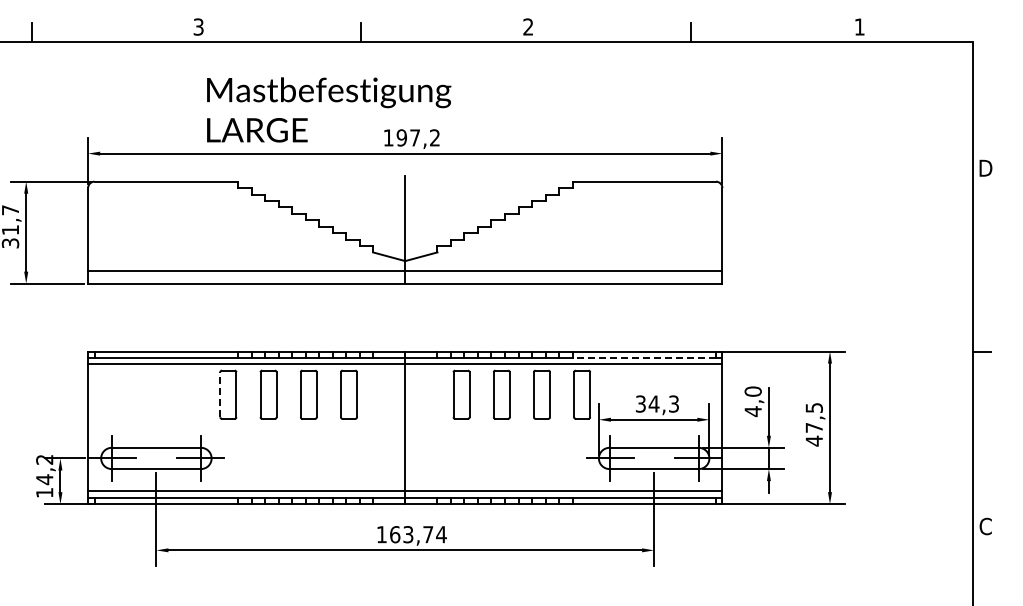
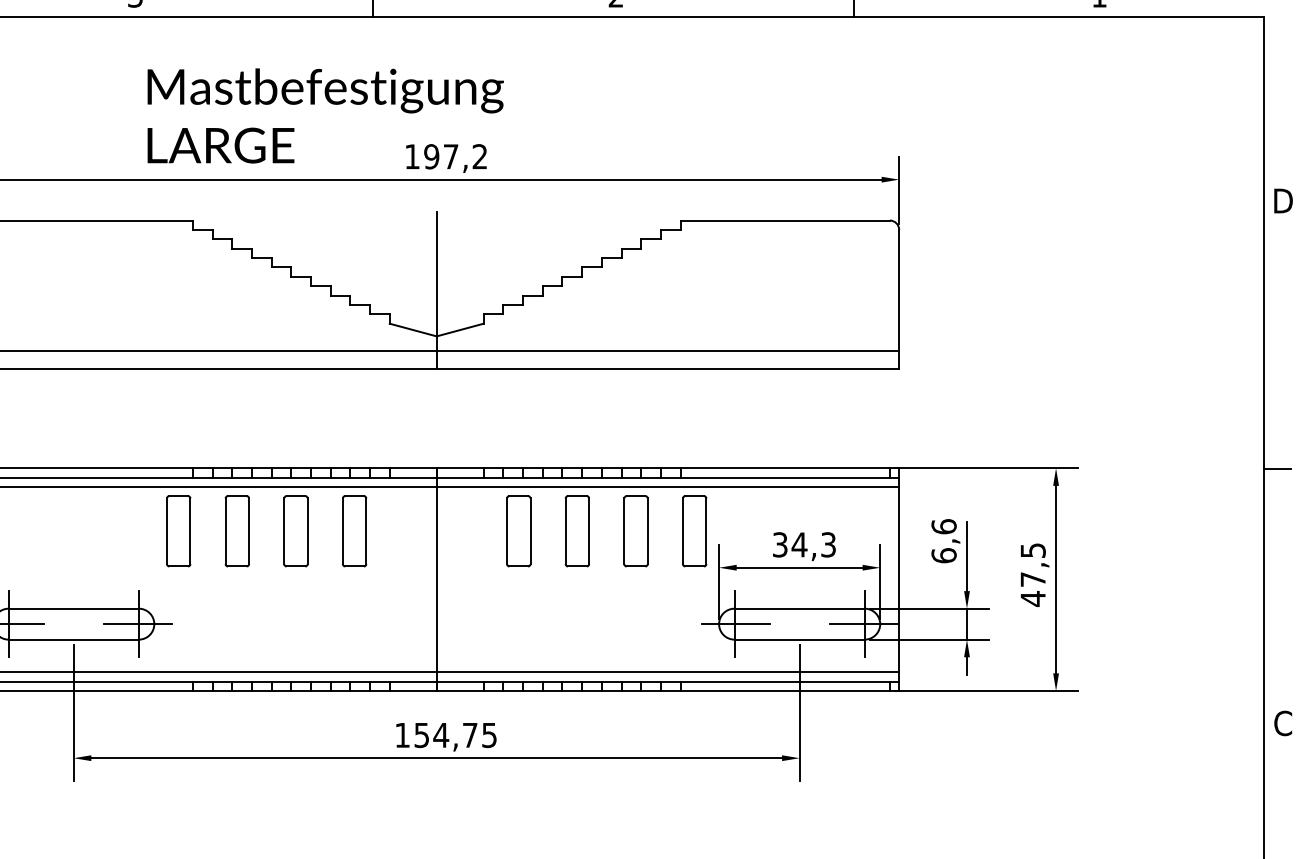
line: (644, 357) -> (785, 476), dashed -> solid
line: (220, 394) -> (167, 530), dashed -> solid
text: (752, 401) -> (943, 541), 4,0 -> 6,6
text: (418, 534) -> (455, 735), 163,74 -> 154,75

